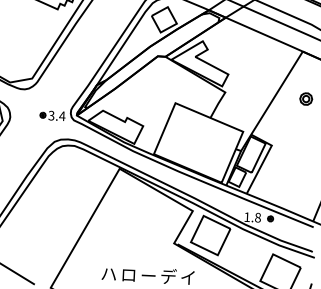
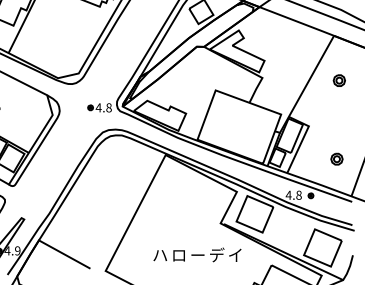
text: (56, 115) -> (103, 107), 3.4 -> 4.8
part: (299, 180) -> (336, 158), added
text: (246, 216) -> (288, 194), 1.8 -> 4.8

